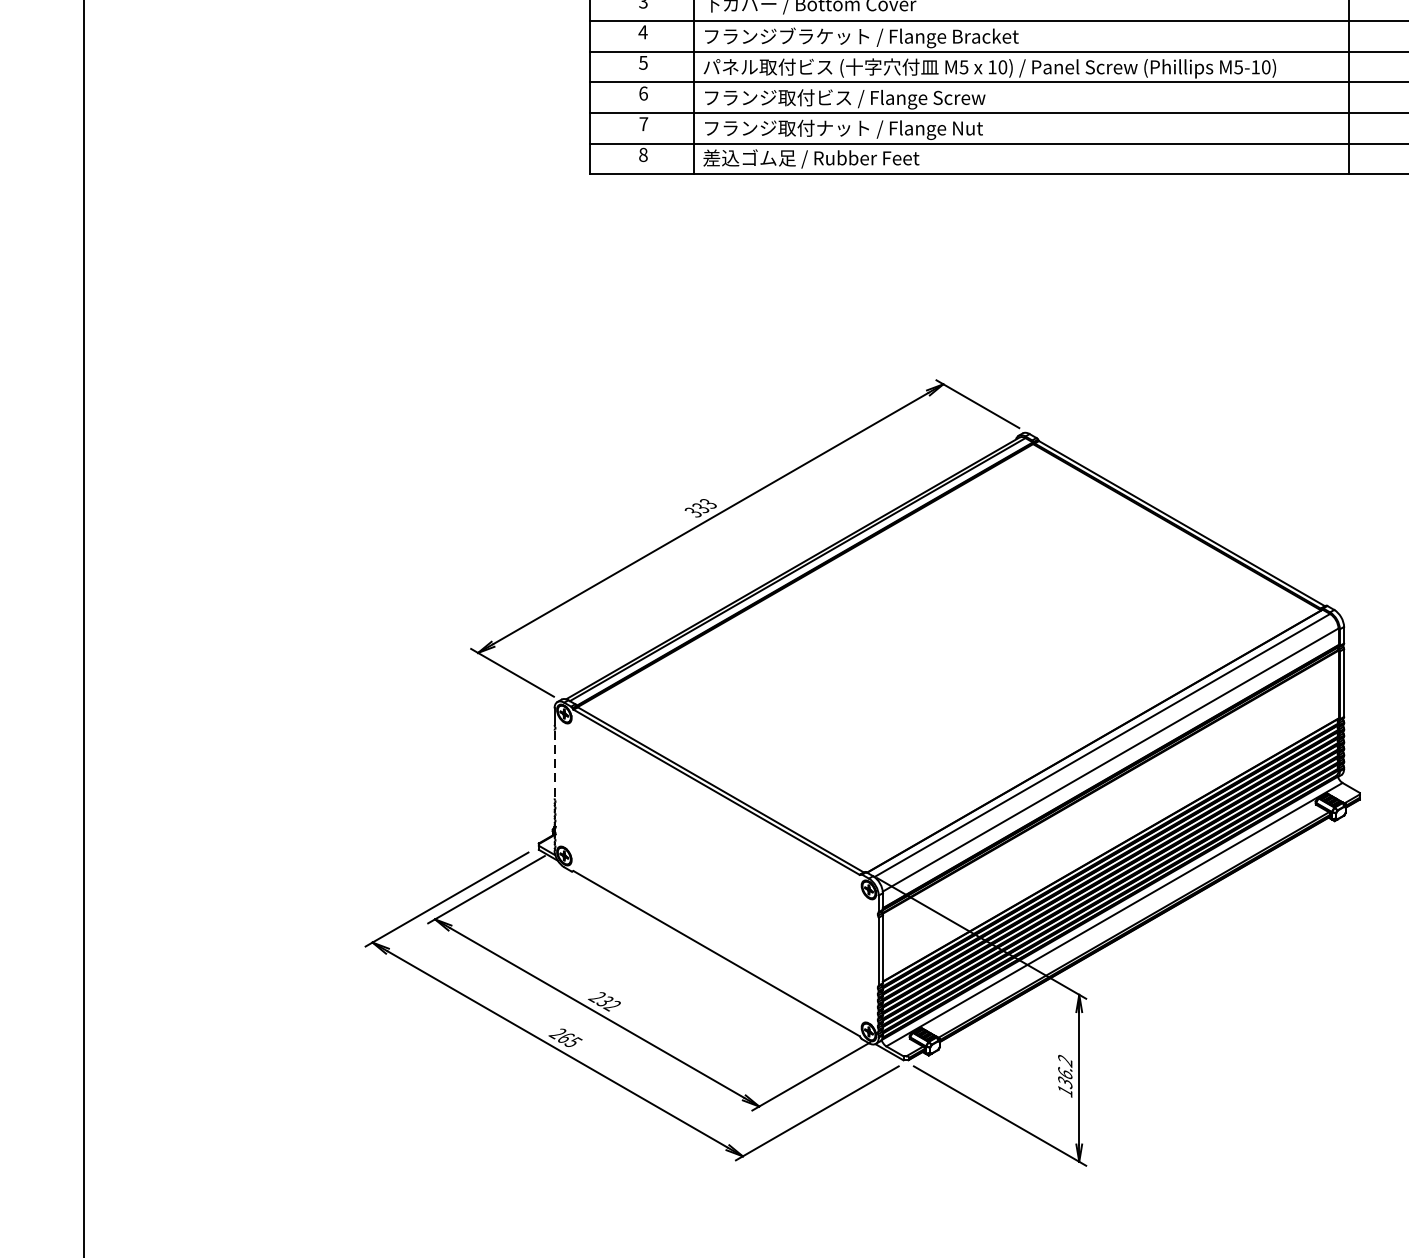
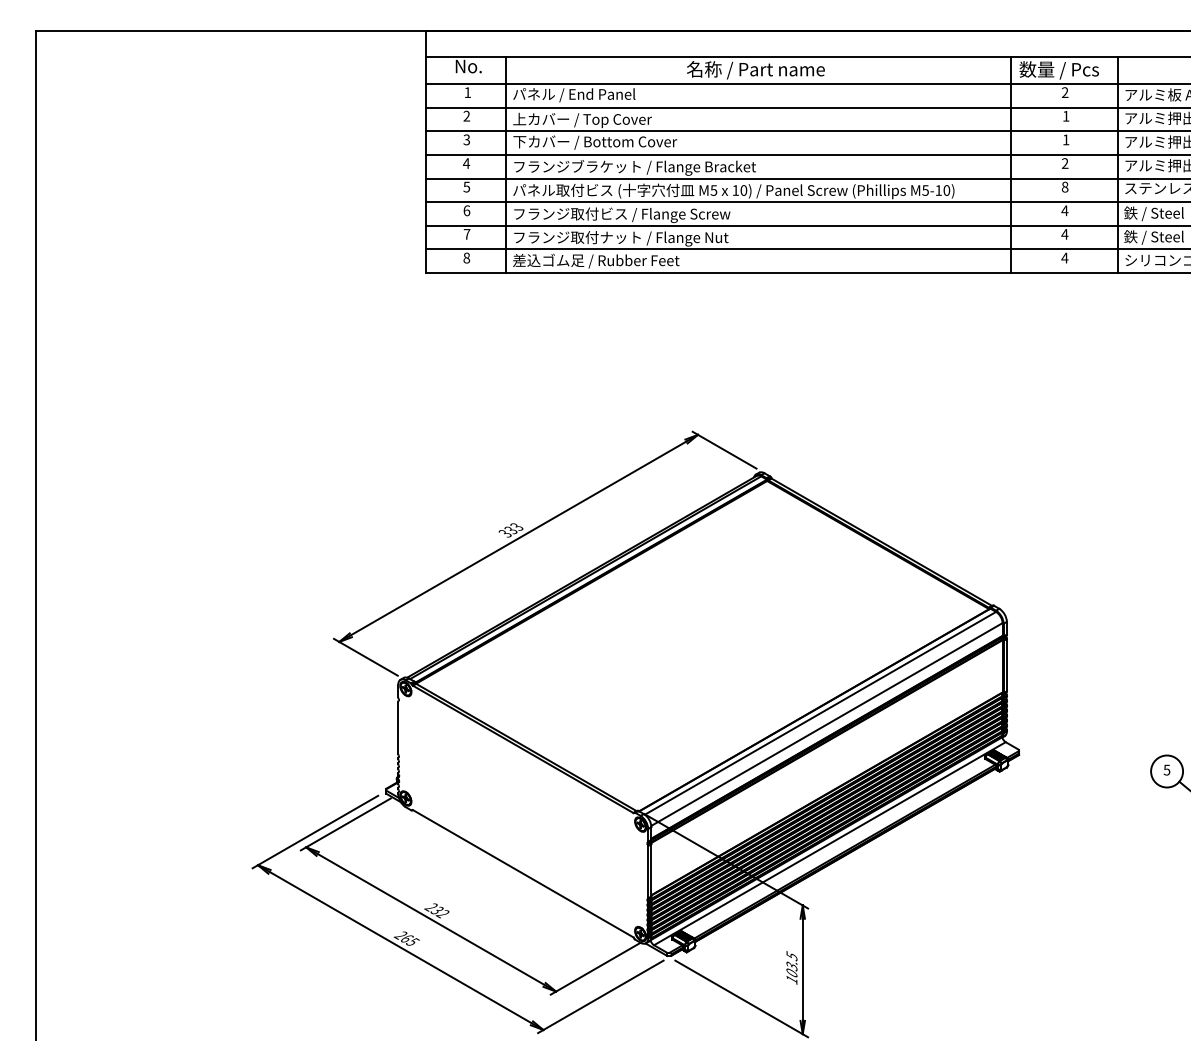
line: (554, 765) -> (398, 728), dashed -> solid
text: (1064, 1071) -> (791, 964), 136.2 -> 103.5

